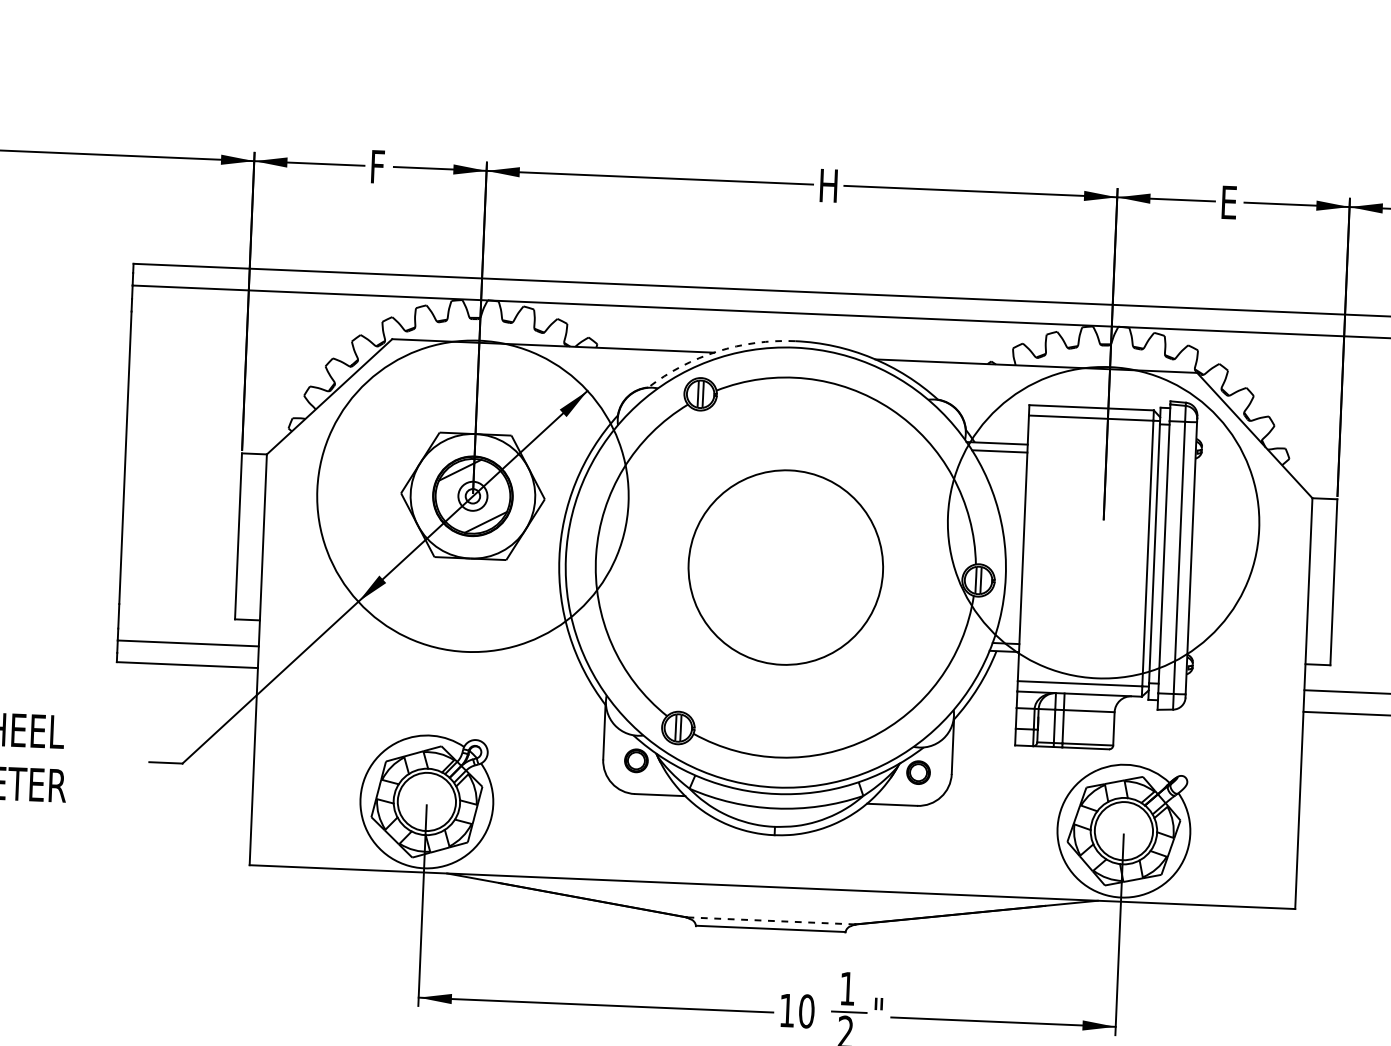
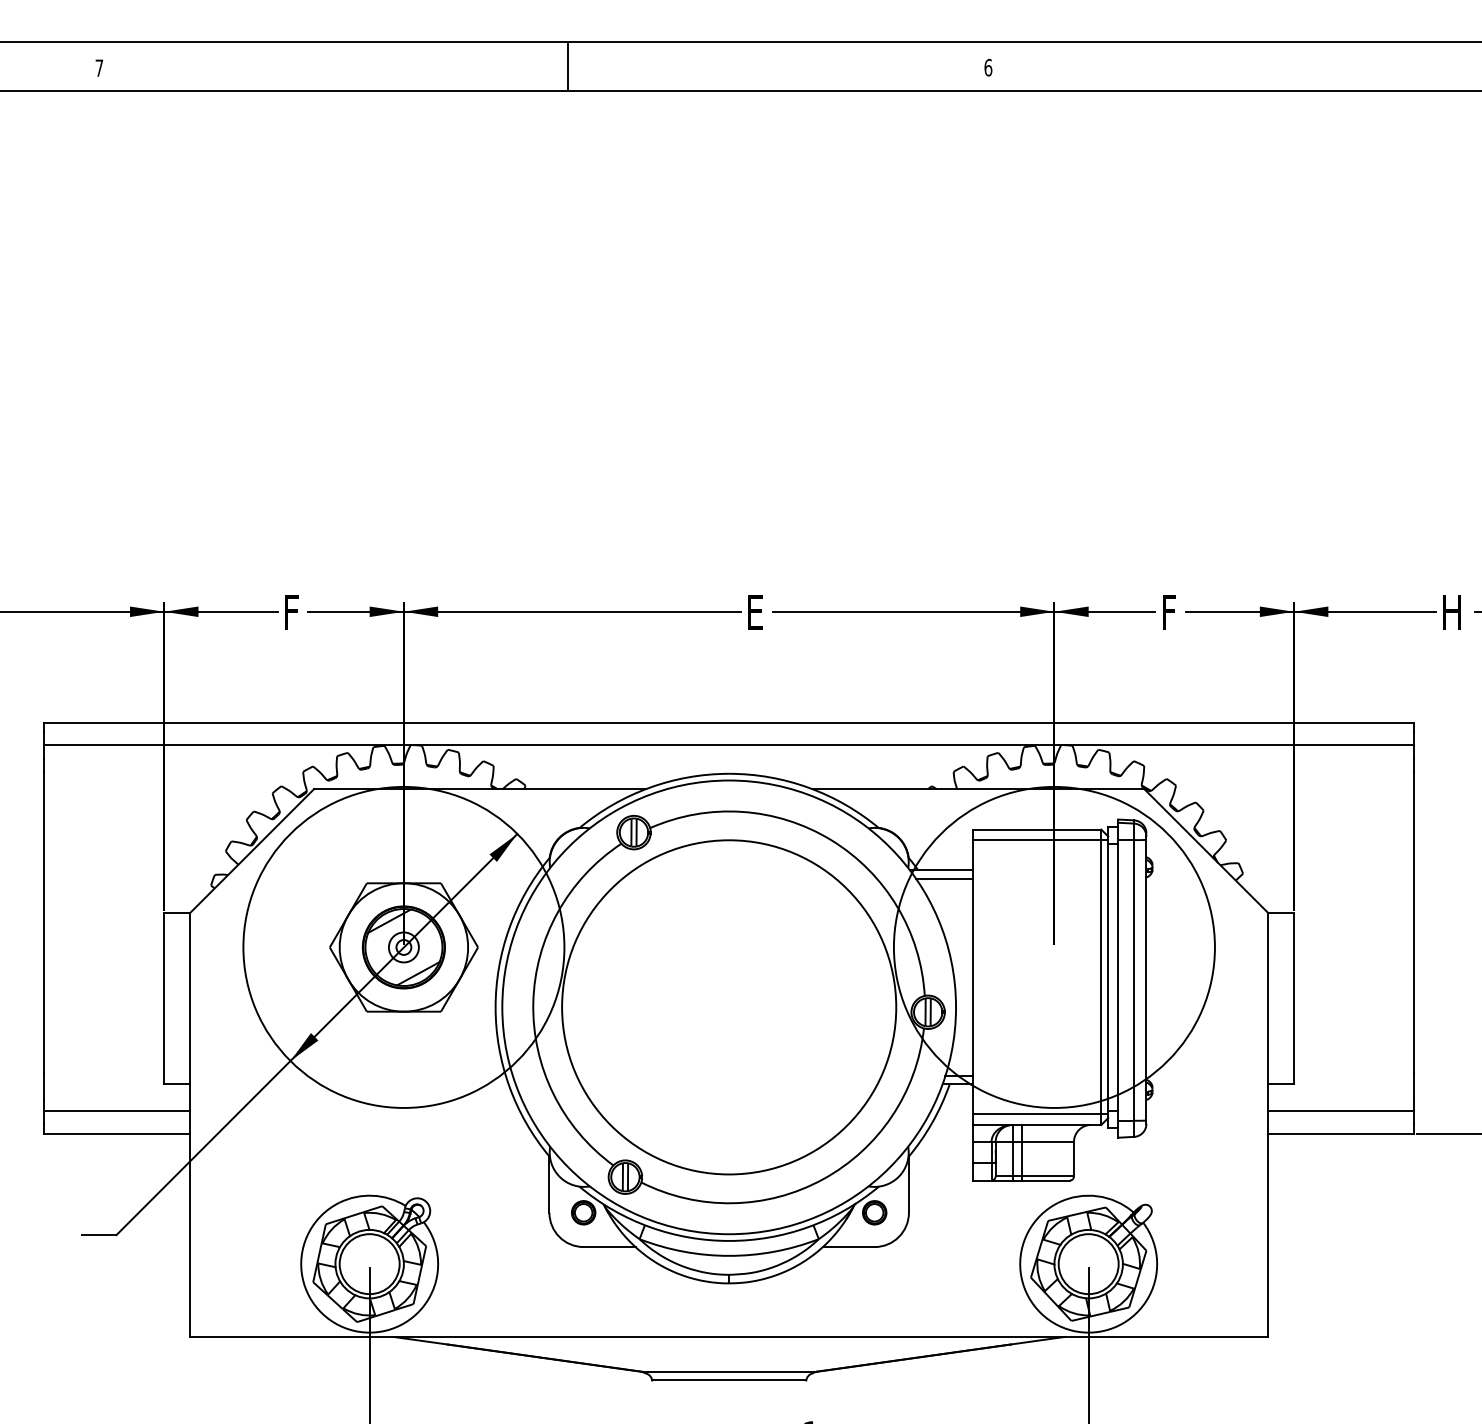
text: (830, 185) -> (758, 612), H -> E
text: (1230, 202) -> (1171, 612), E -> F
arc: (717, 351) -> (649, 787), dashed -> solid
circle: (786, 567) -> (729, 1007), size x1.67
line: (771, 920) -> (729, 1371), dashed -> solid

